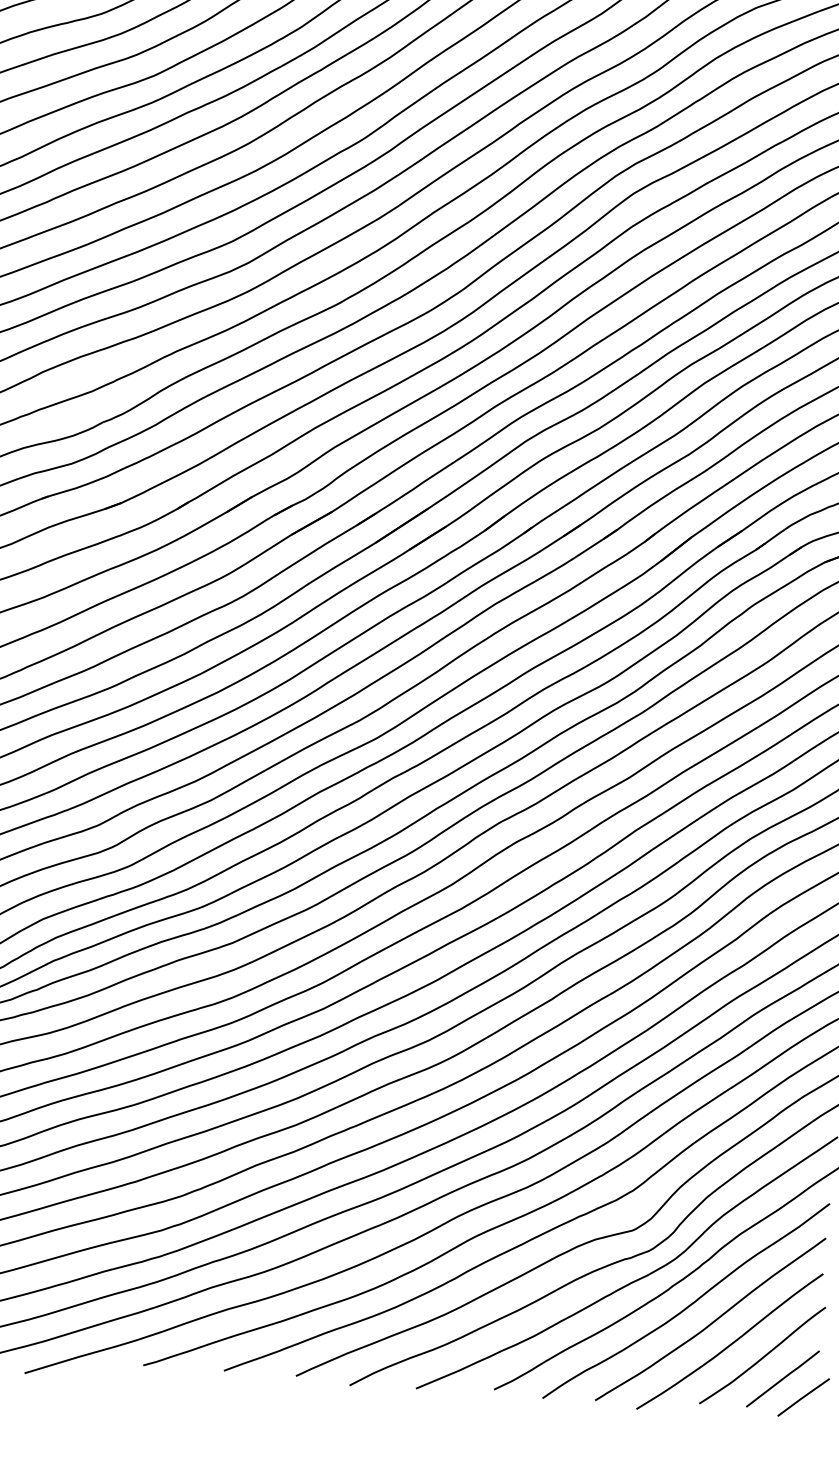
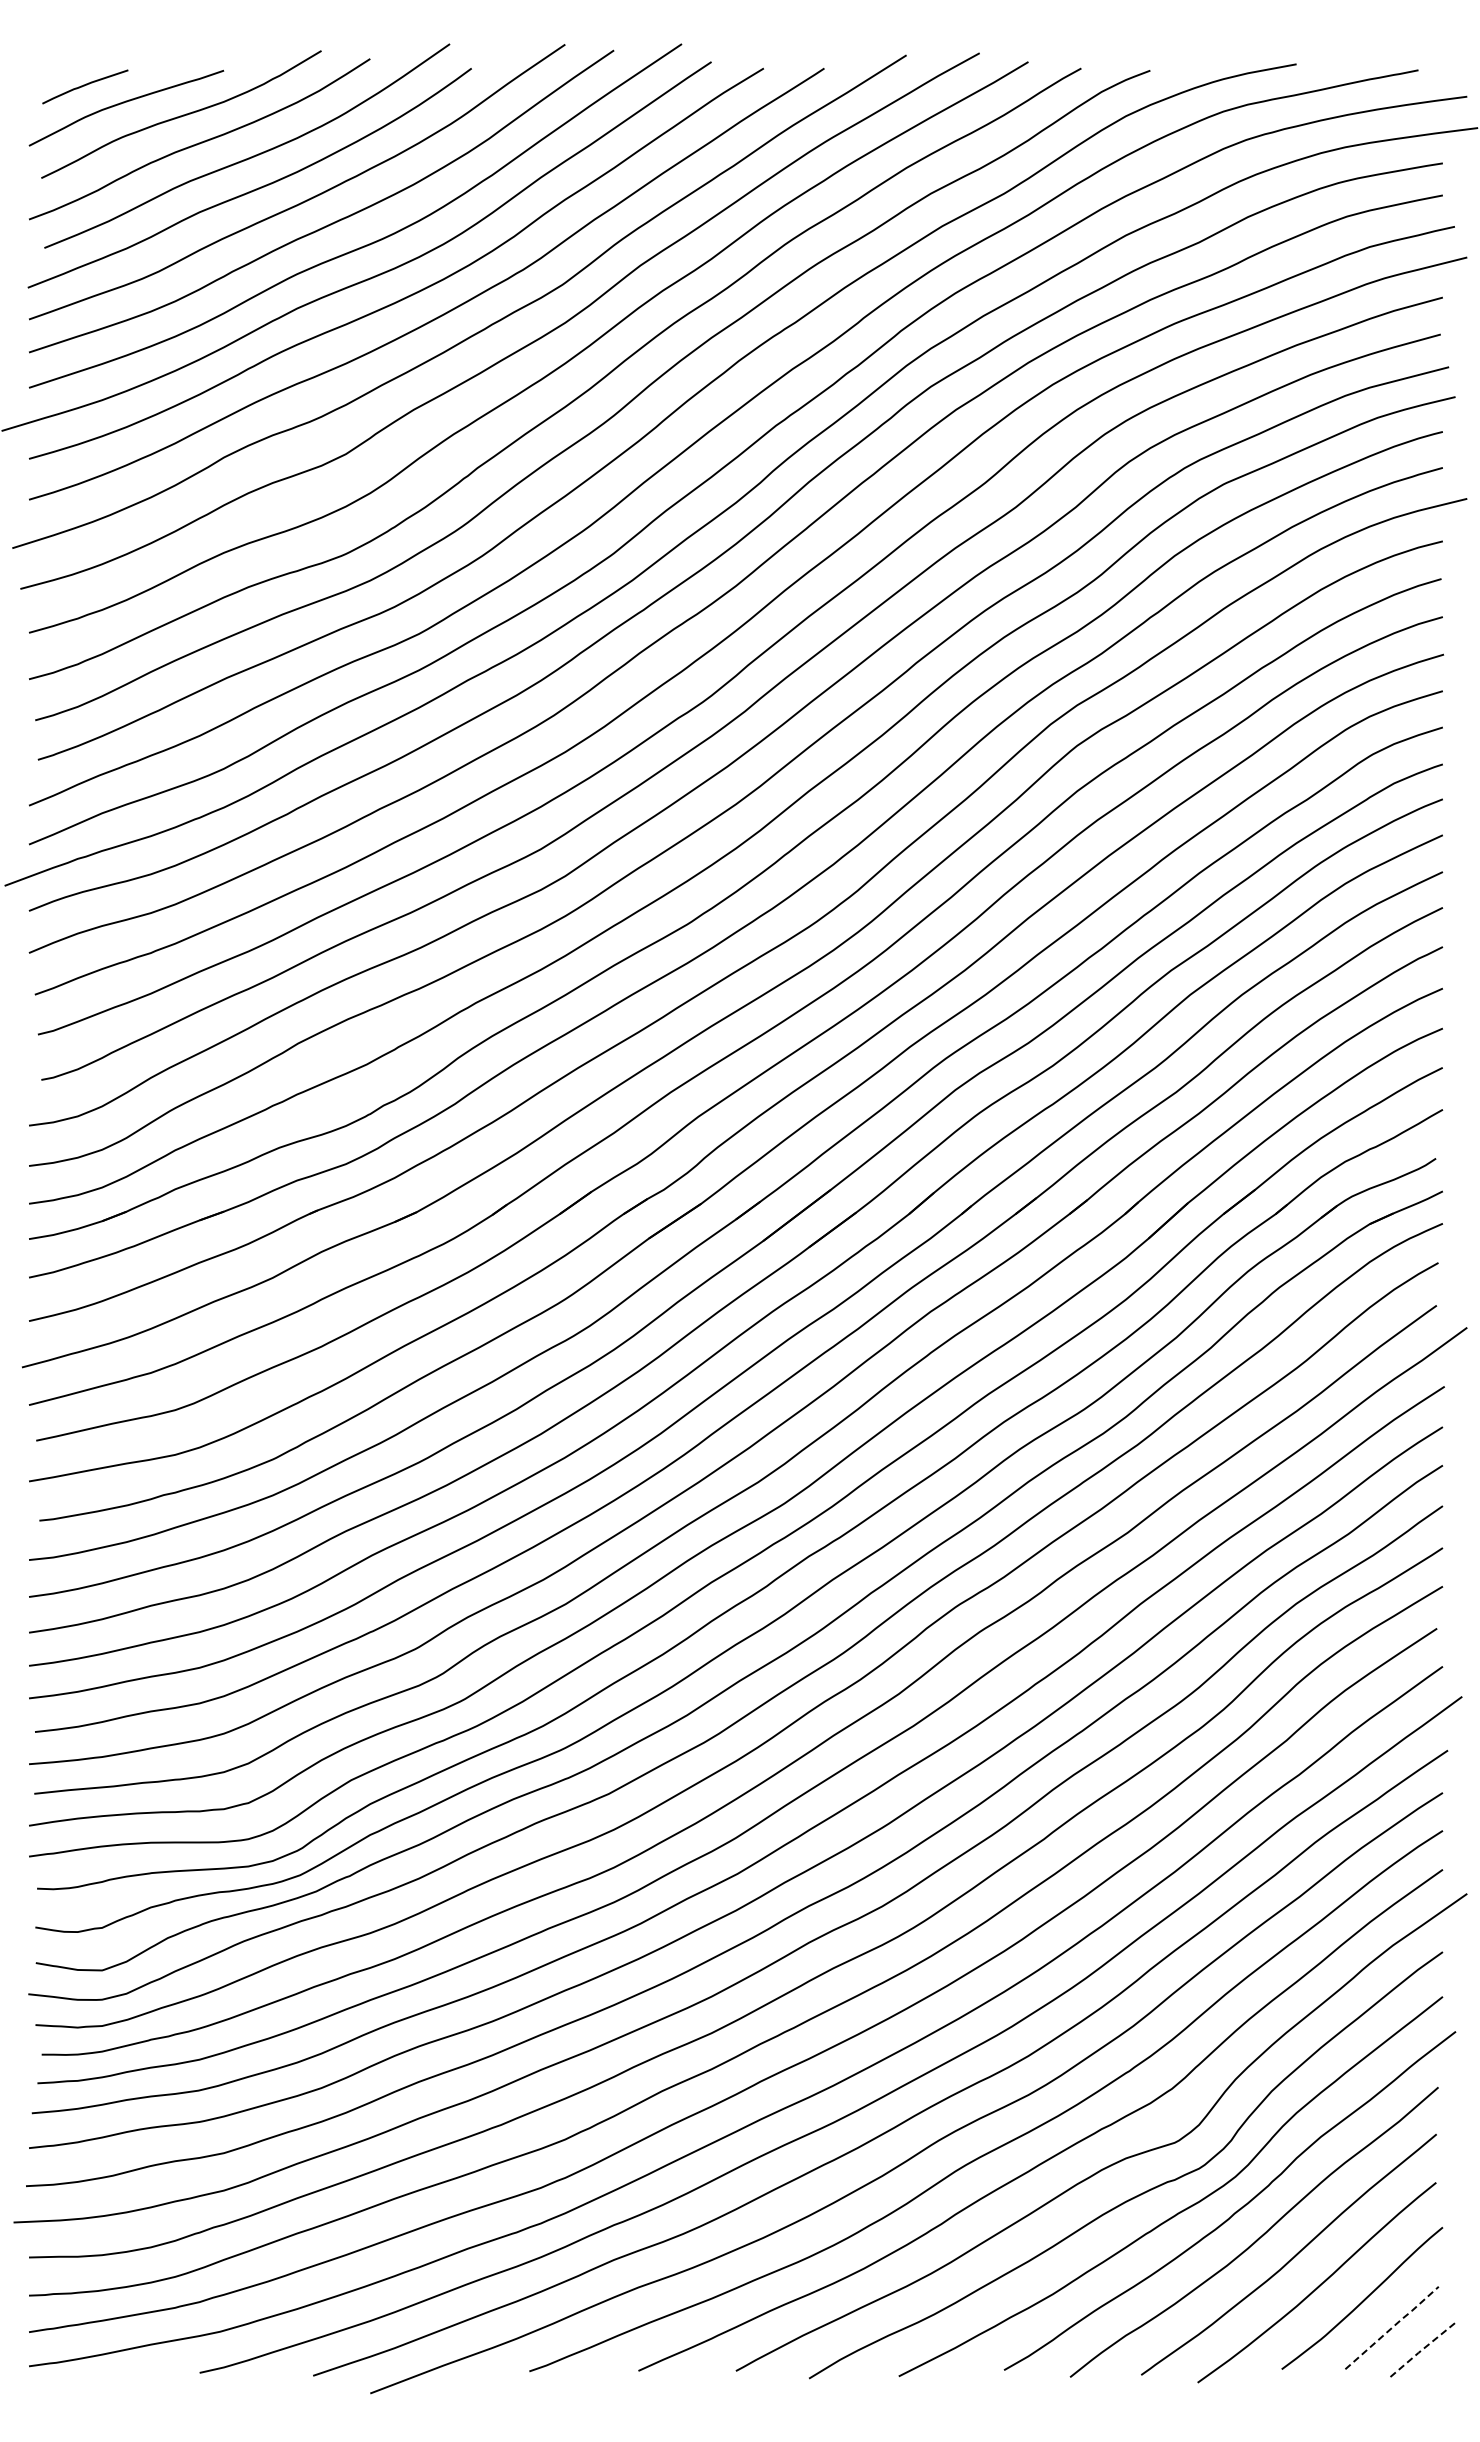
line: (784, 1377) -> (1393, 2326), solid -> dashed
line: (802, 1397) -> (1420, 2351), solid -> dashed

